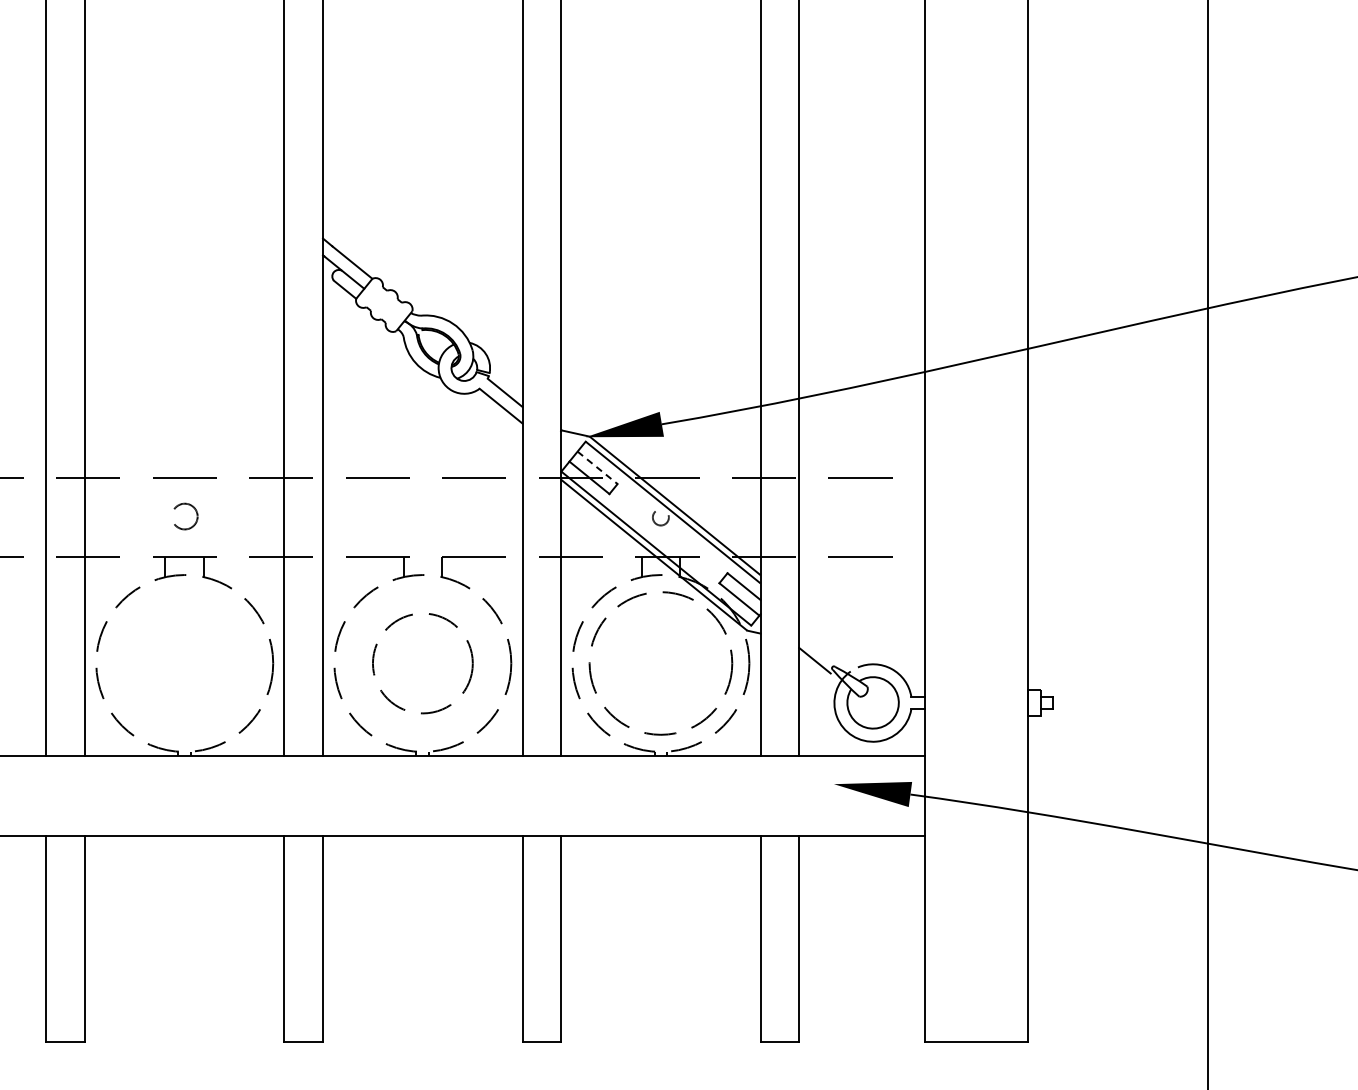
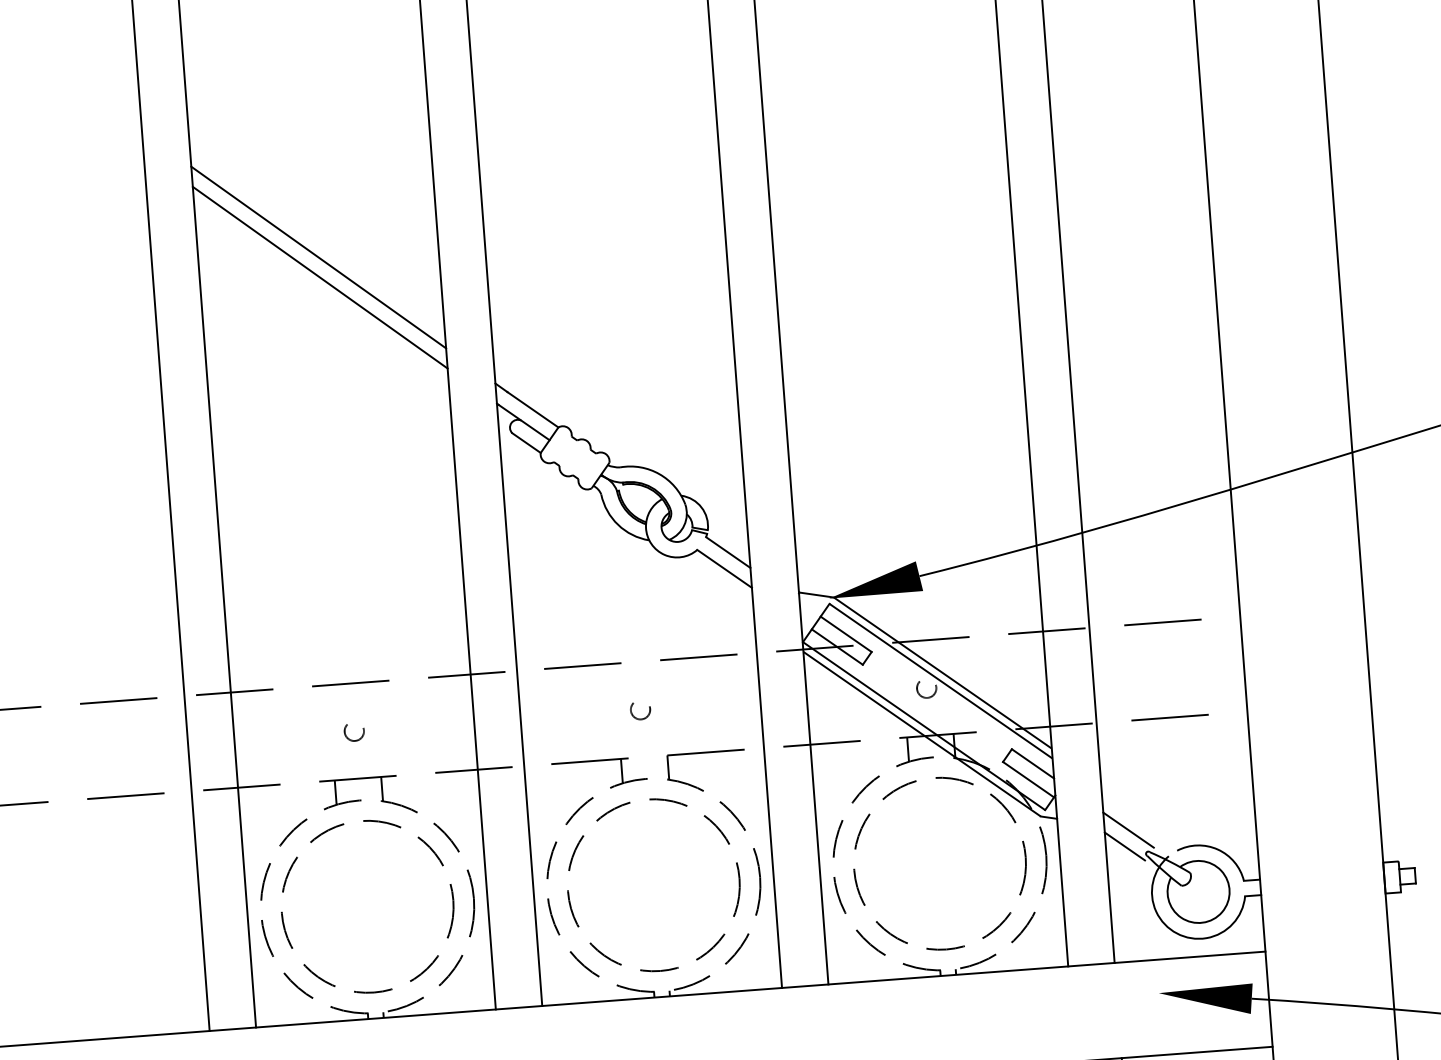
line: (184, 123) -> (318, 257), added
line: (184, 140) -> (320, 278), added
line: (597, 467) -> (846, 633), dashed -> solid
circle: (184, 518) -> (354, 732), size x0.62
circle: (422, 518) -> (640, 711), added
line: (818, 647) -> (1127, 830), added
circle: (184, 663) -> (367, 906), added
circle: (422, 663) -> (653, 885), size x1.43

